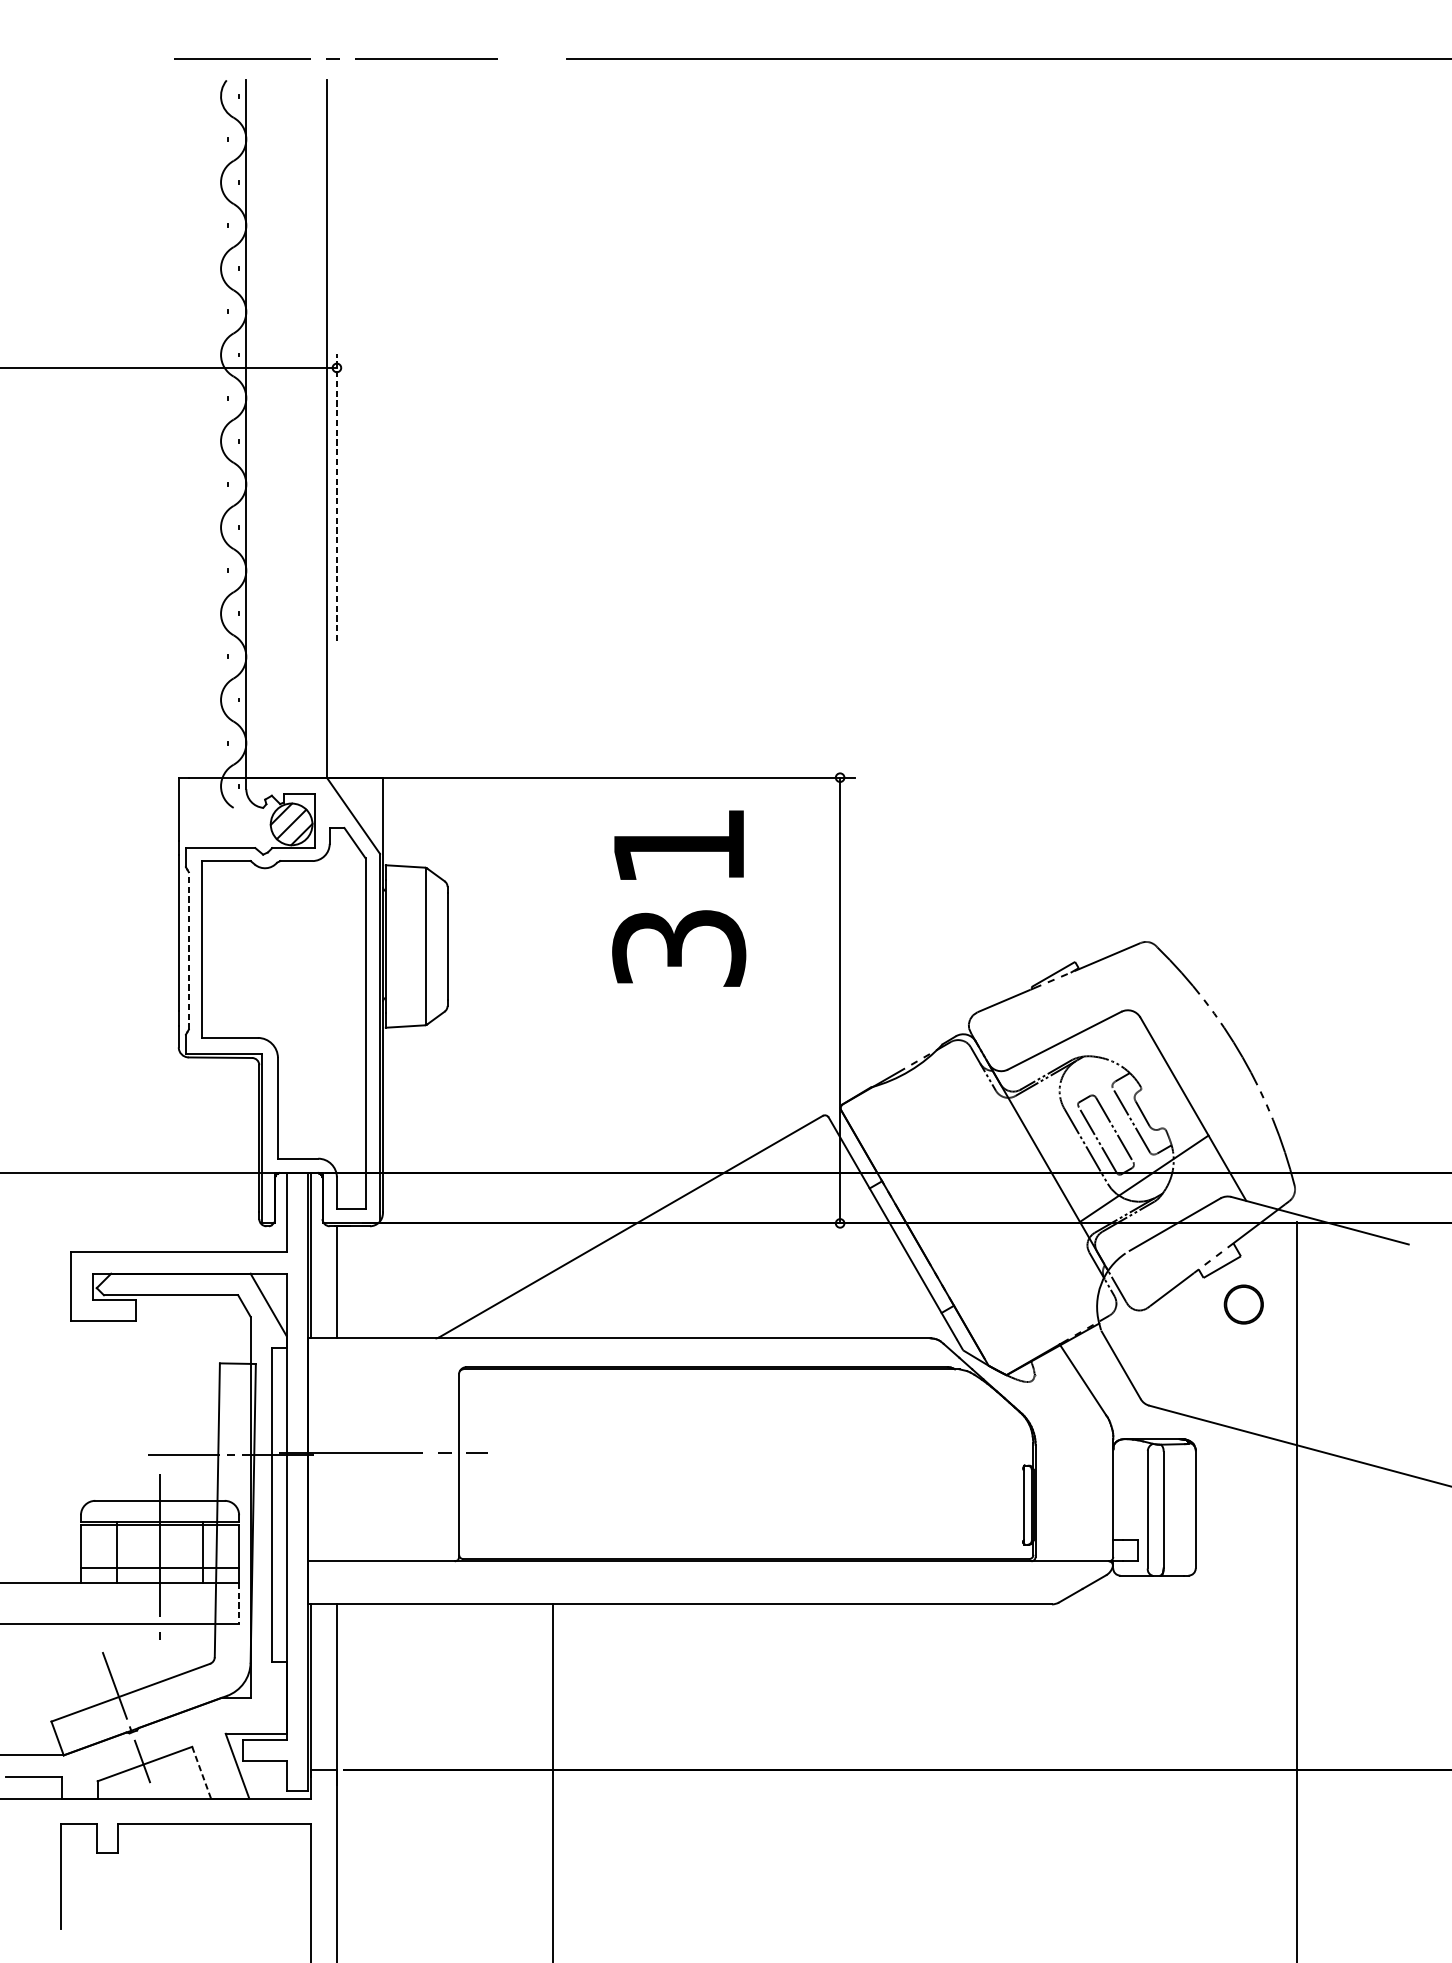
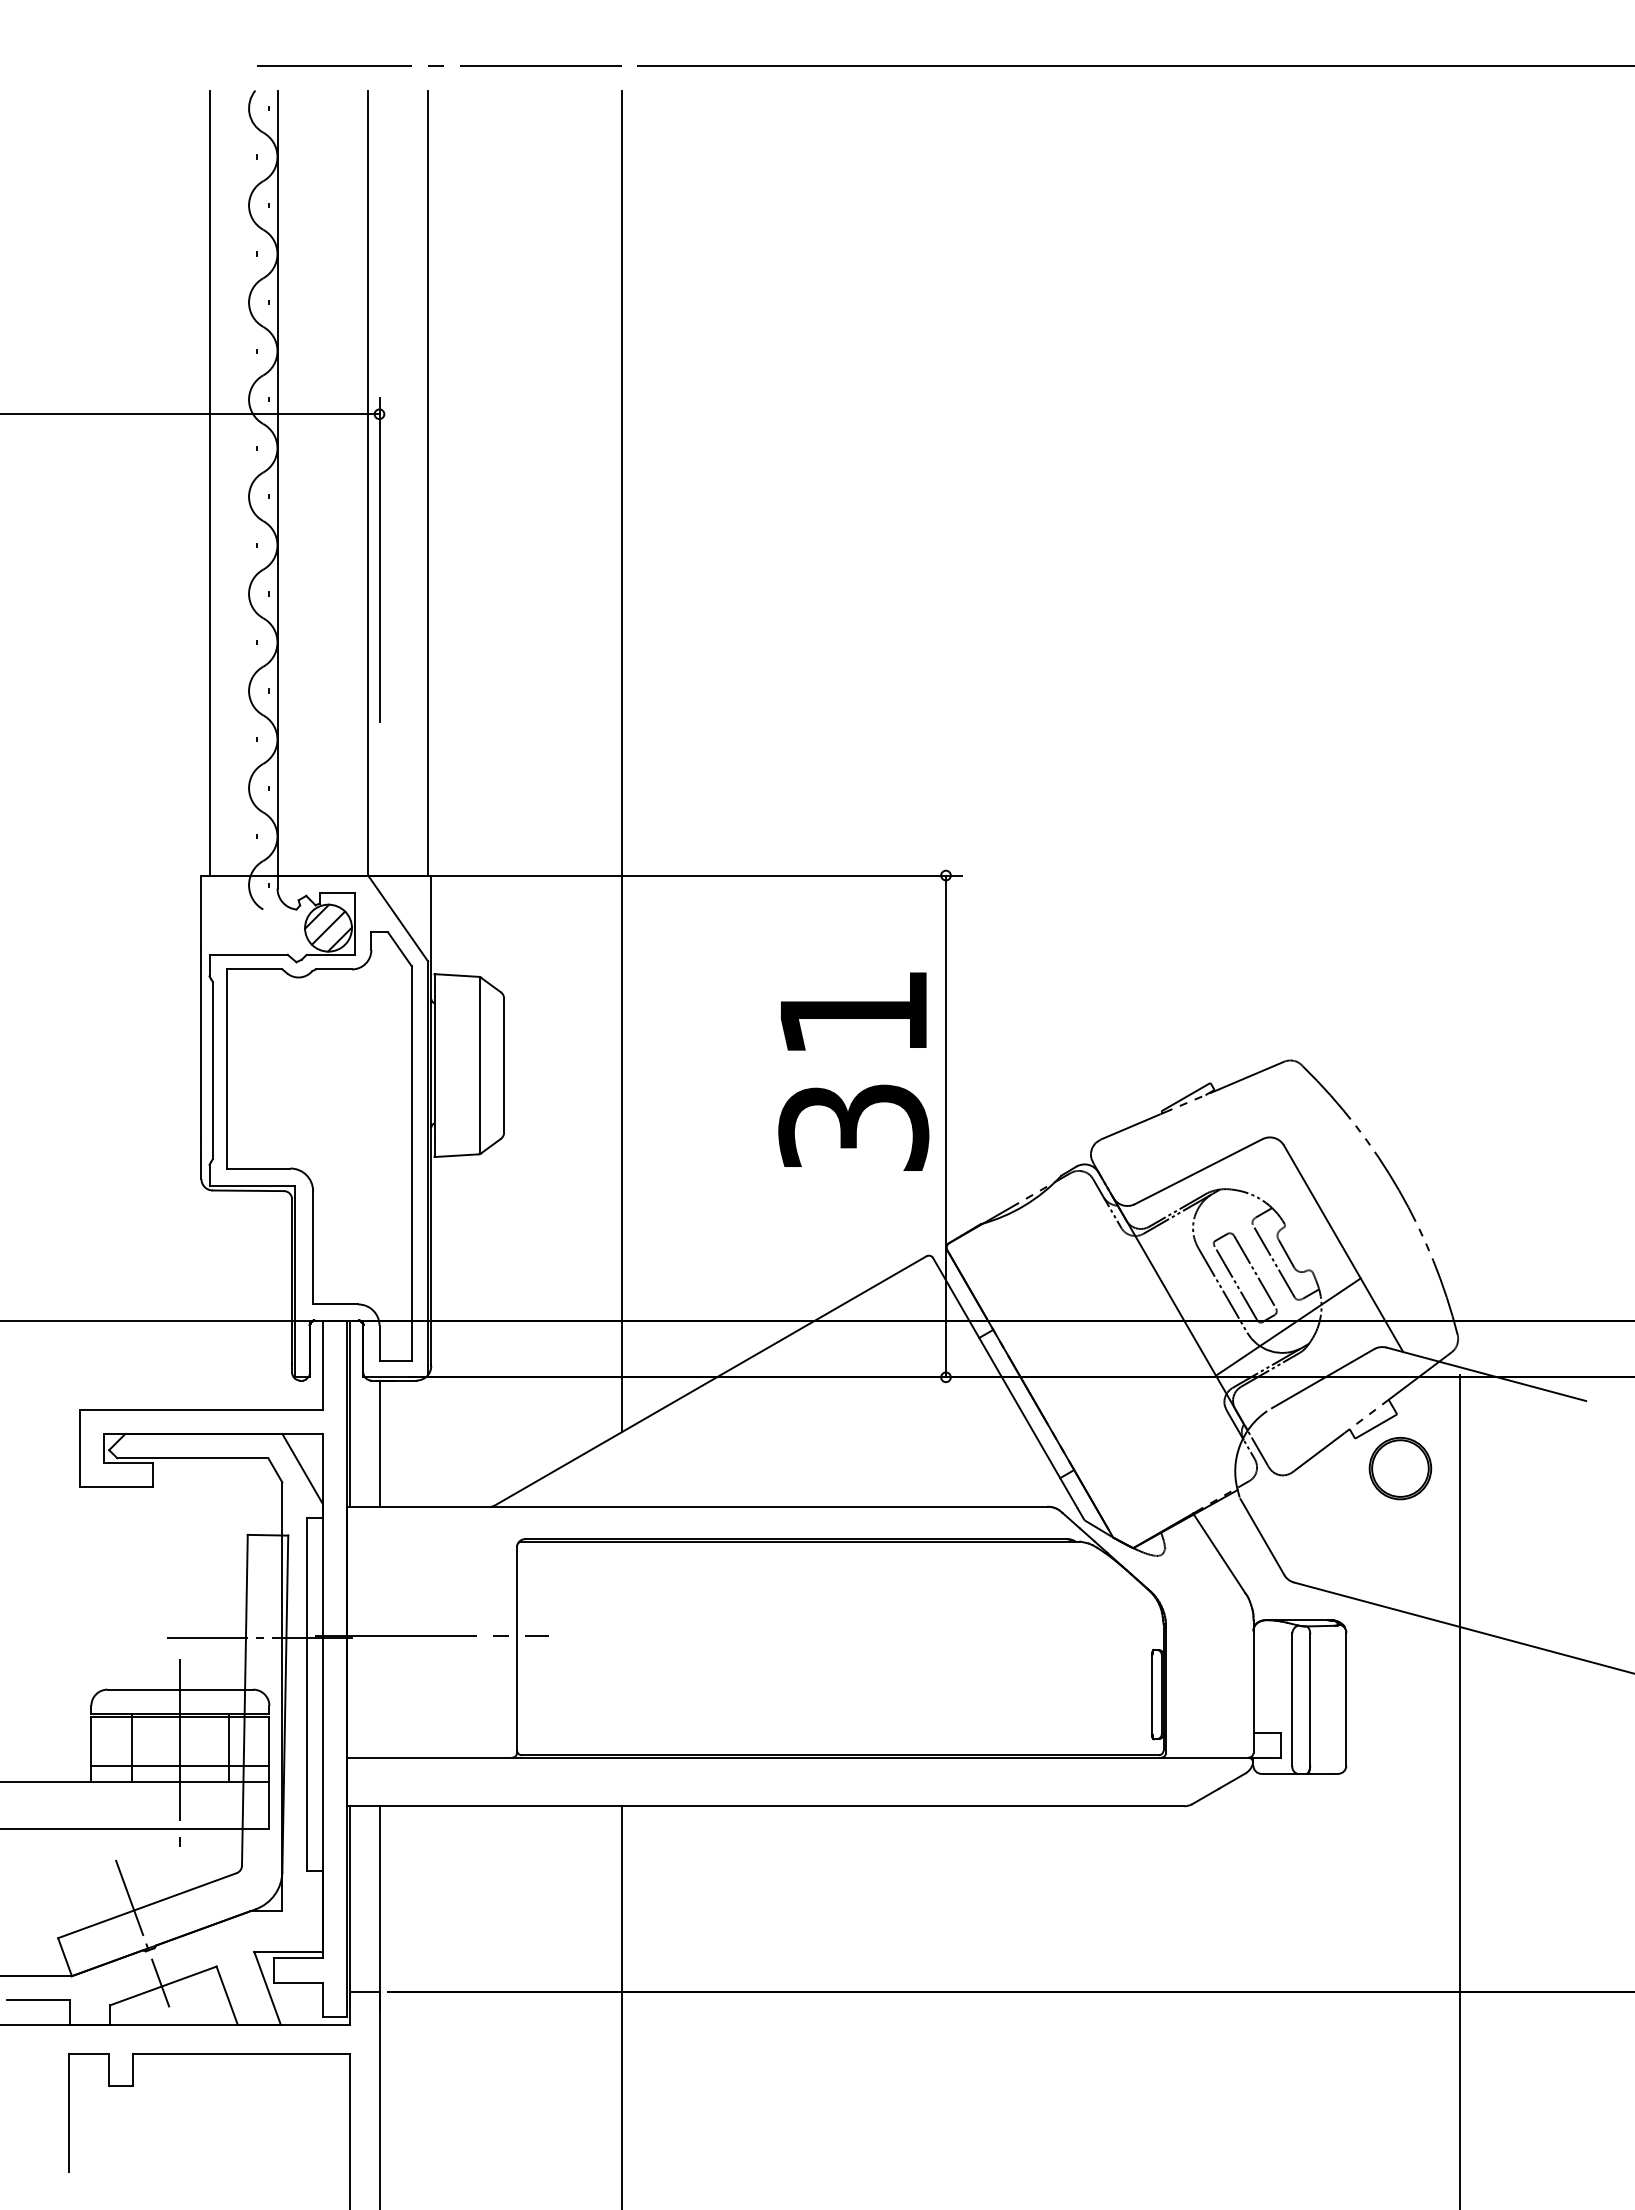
line: (336, 58) -> (439, 65), moved
line: (185, 428) -> (209, 482), added
line: (380, 428) -> (428, 482), added
line: (336, 496) -> (379, 559), dashed -> solid
line: (552, 675) -> (622, 760), added
text: (678, 898) -> (853, 1071), moved
line: (188, 950) -> (212, 1070), dashed -> solid
part: (1243, 1304) -> (1400, 1468), size x1.43
line: (239, 1603) -> (269, 1805), dashed -> solid
line: (201, 1772) -> (227, 1995), dashed -> solid

